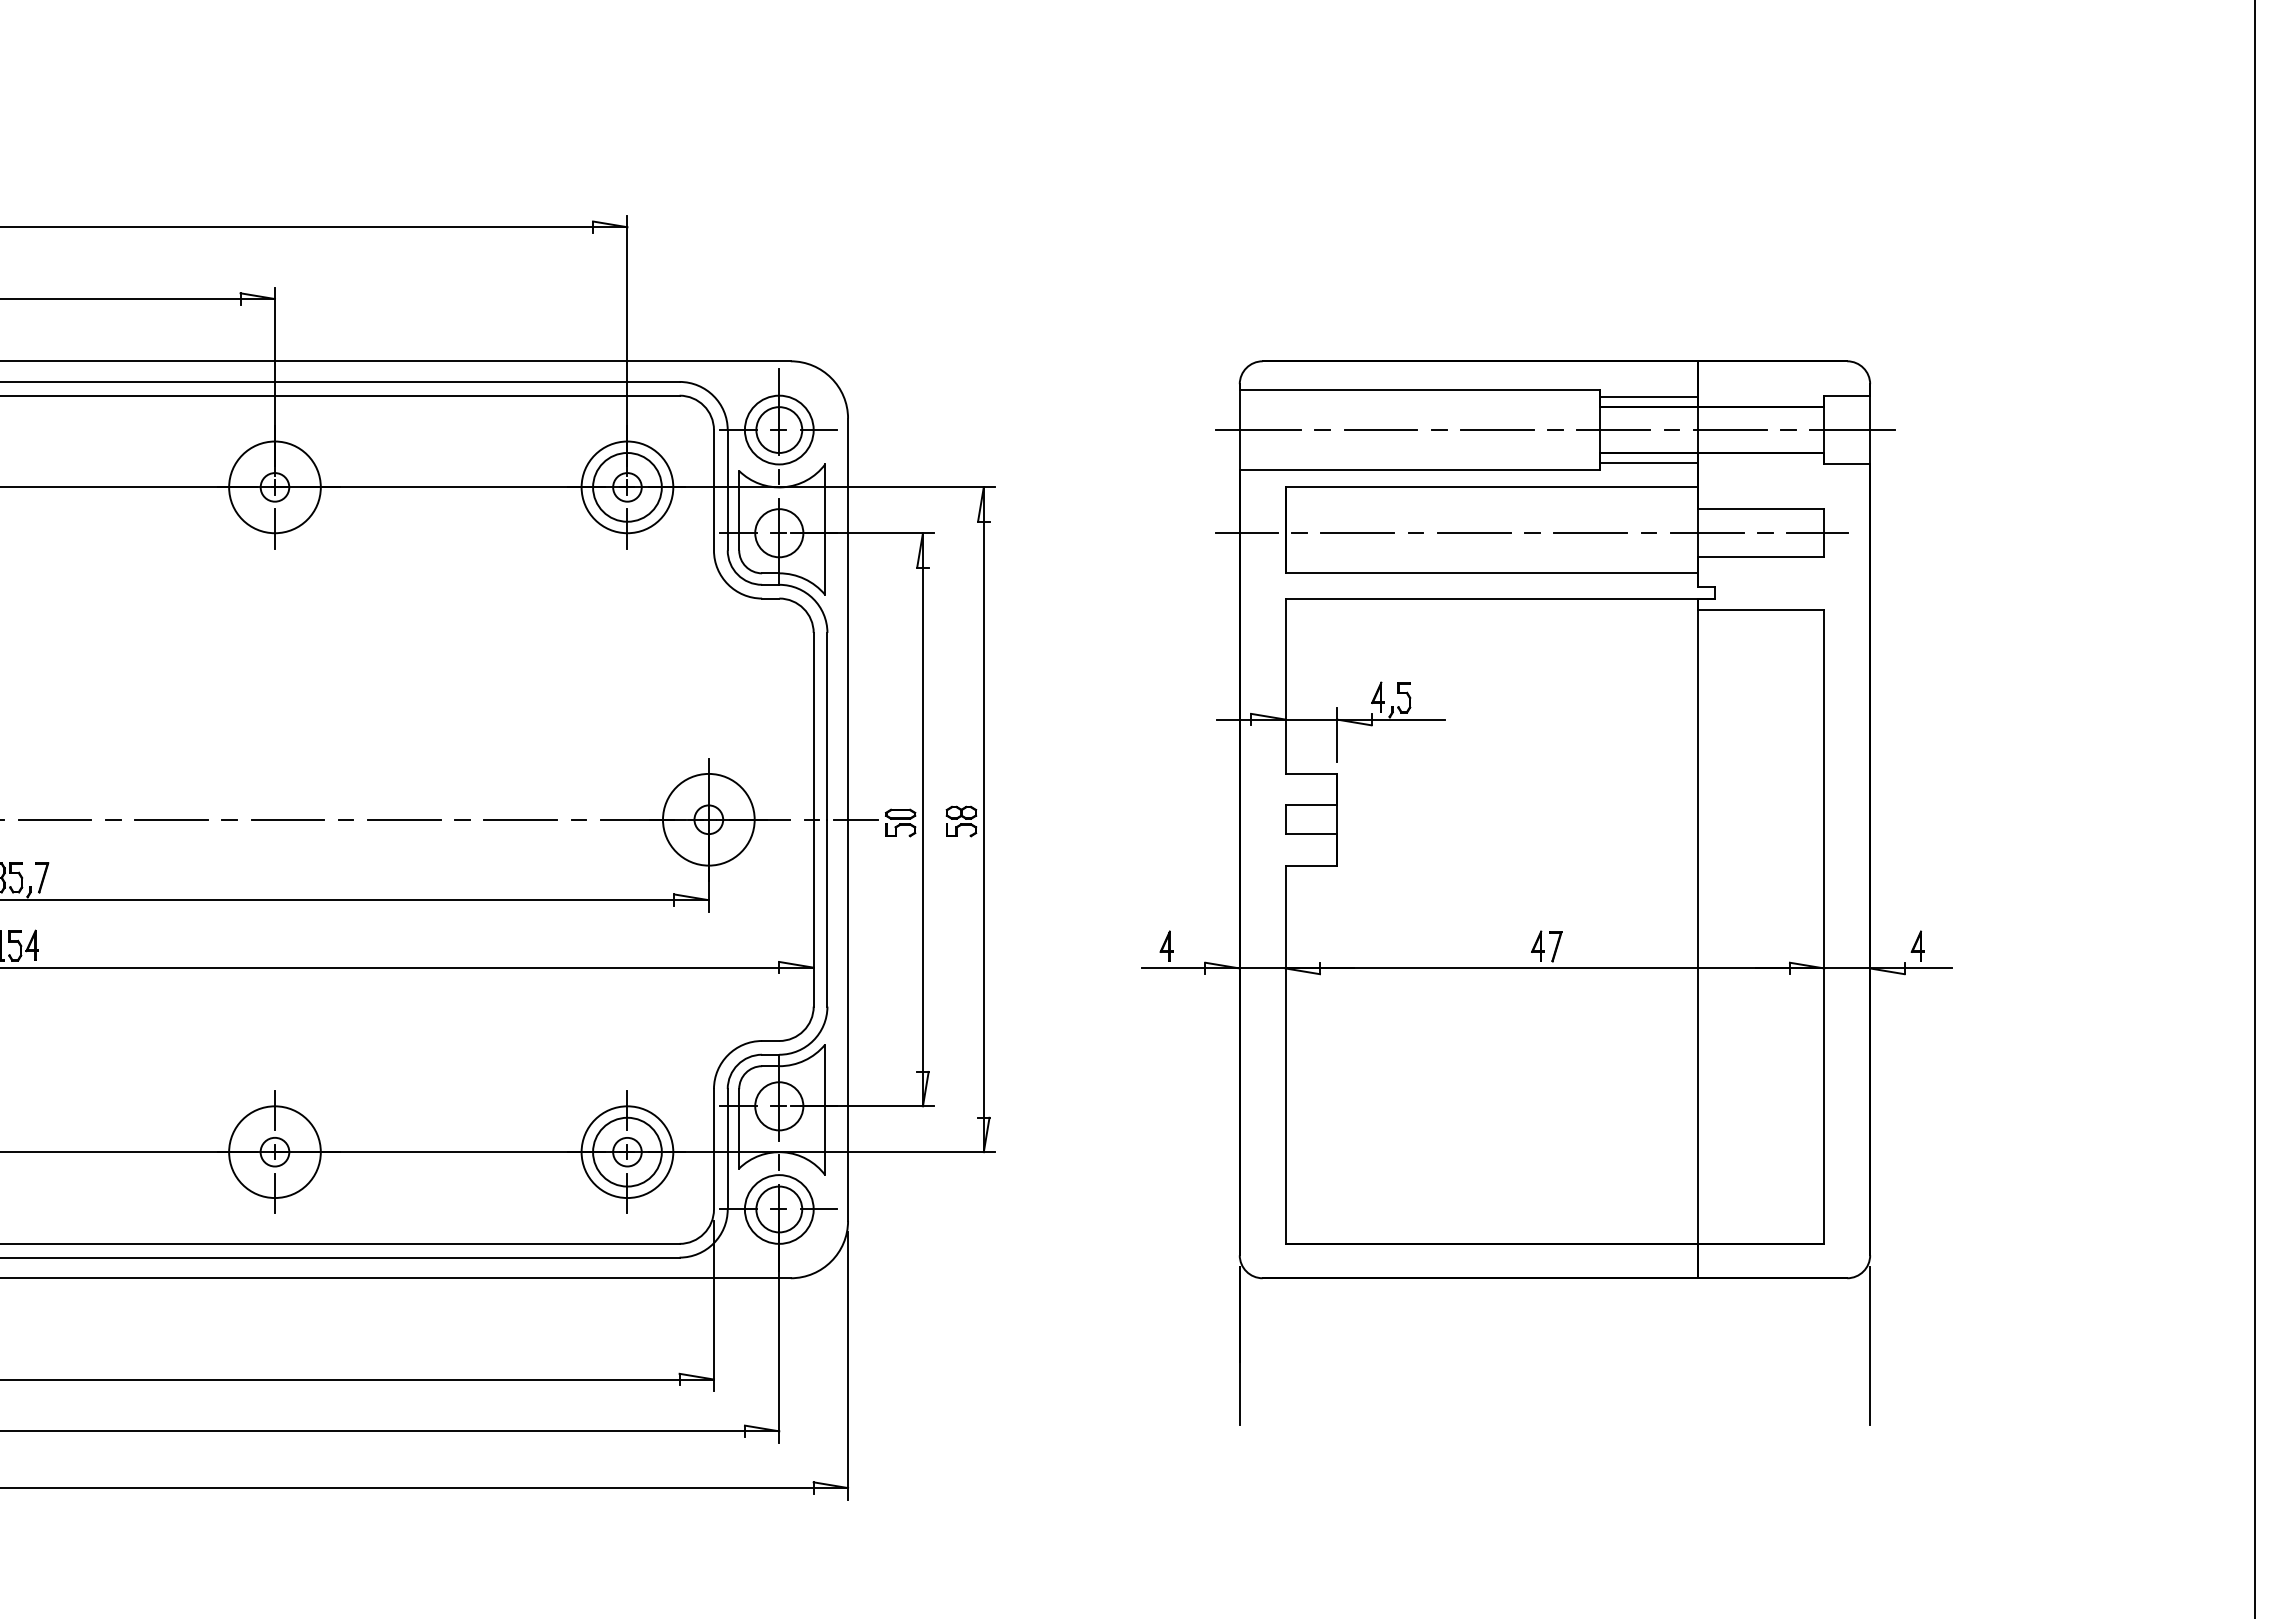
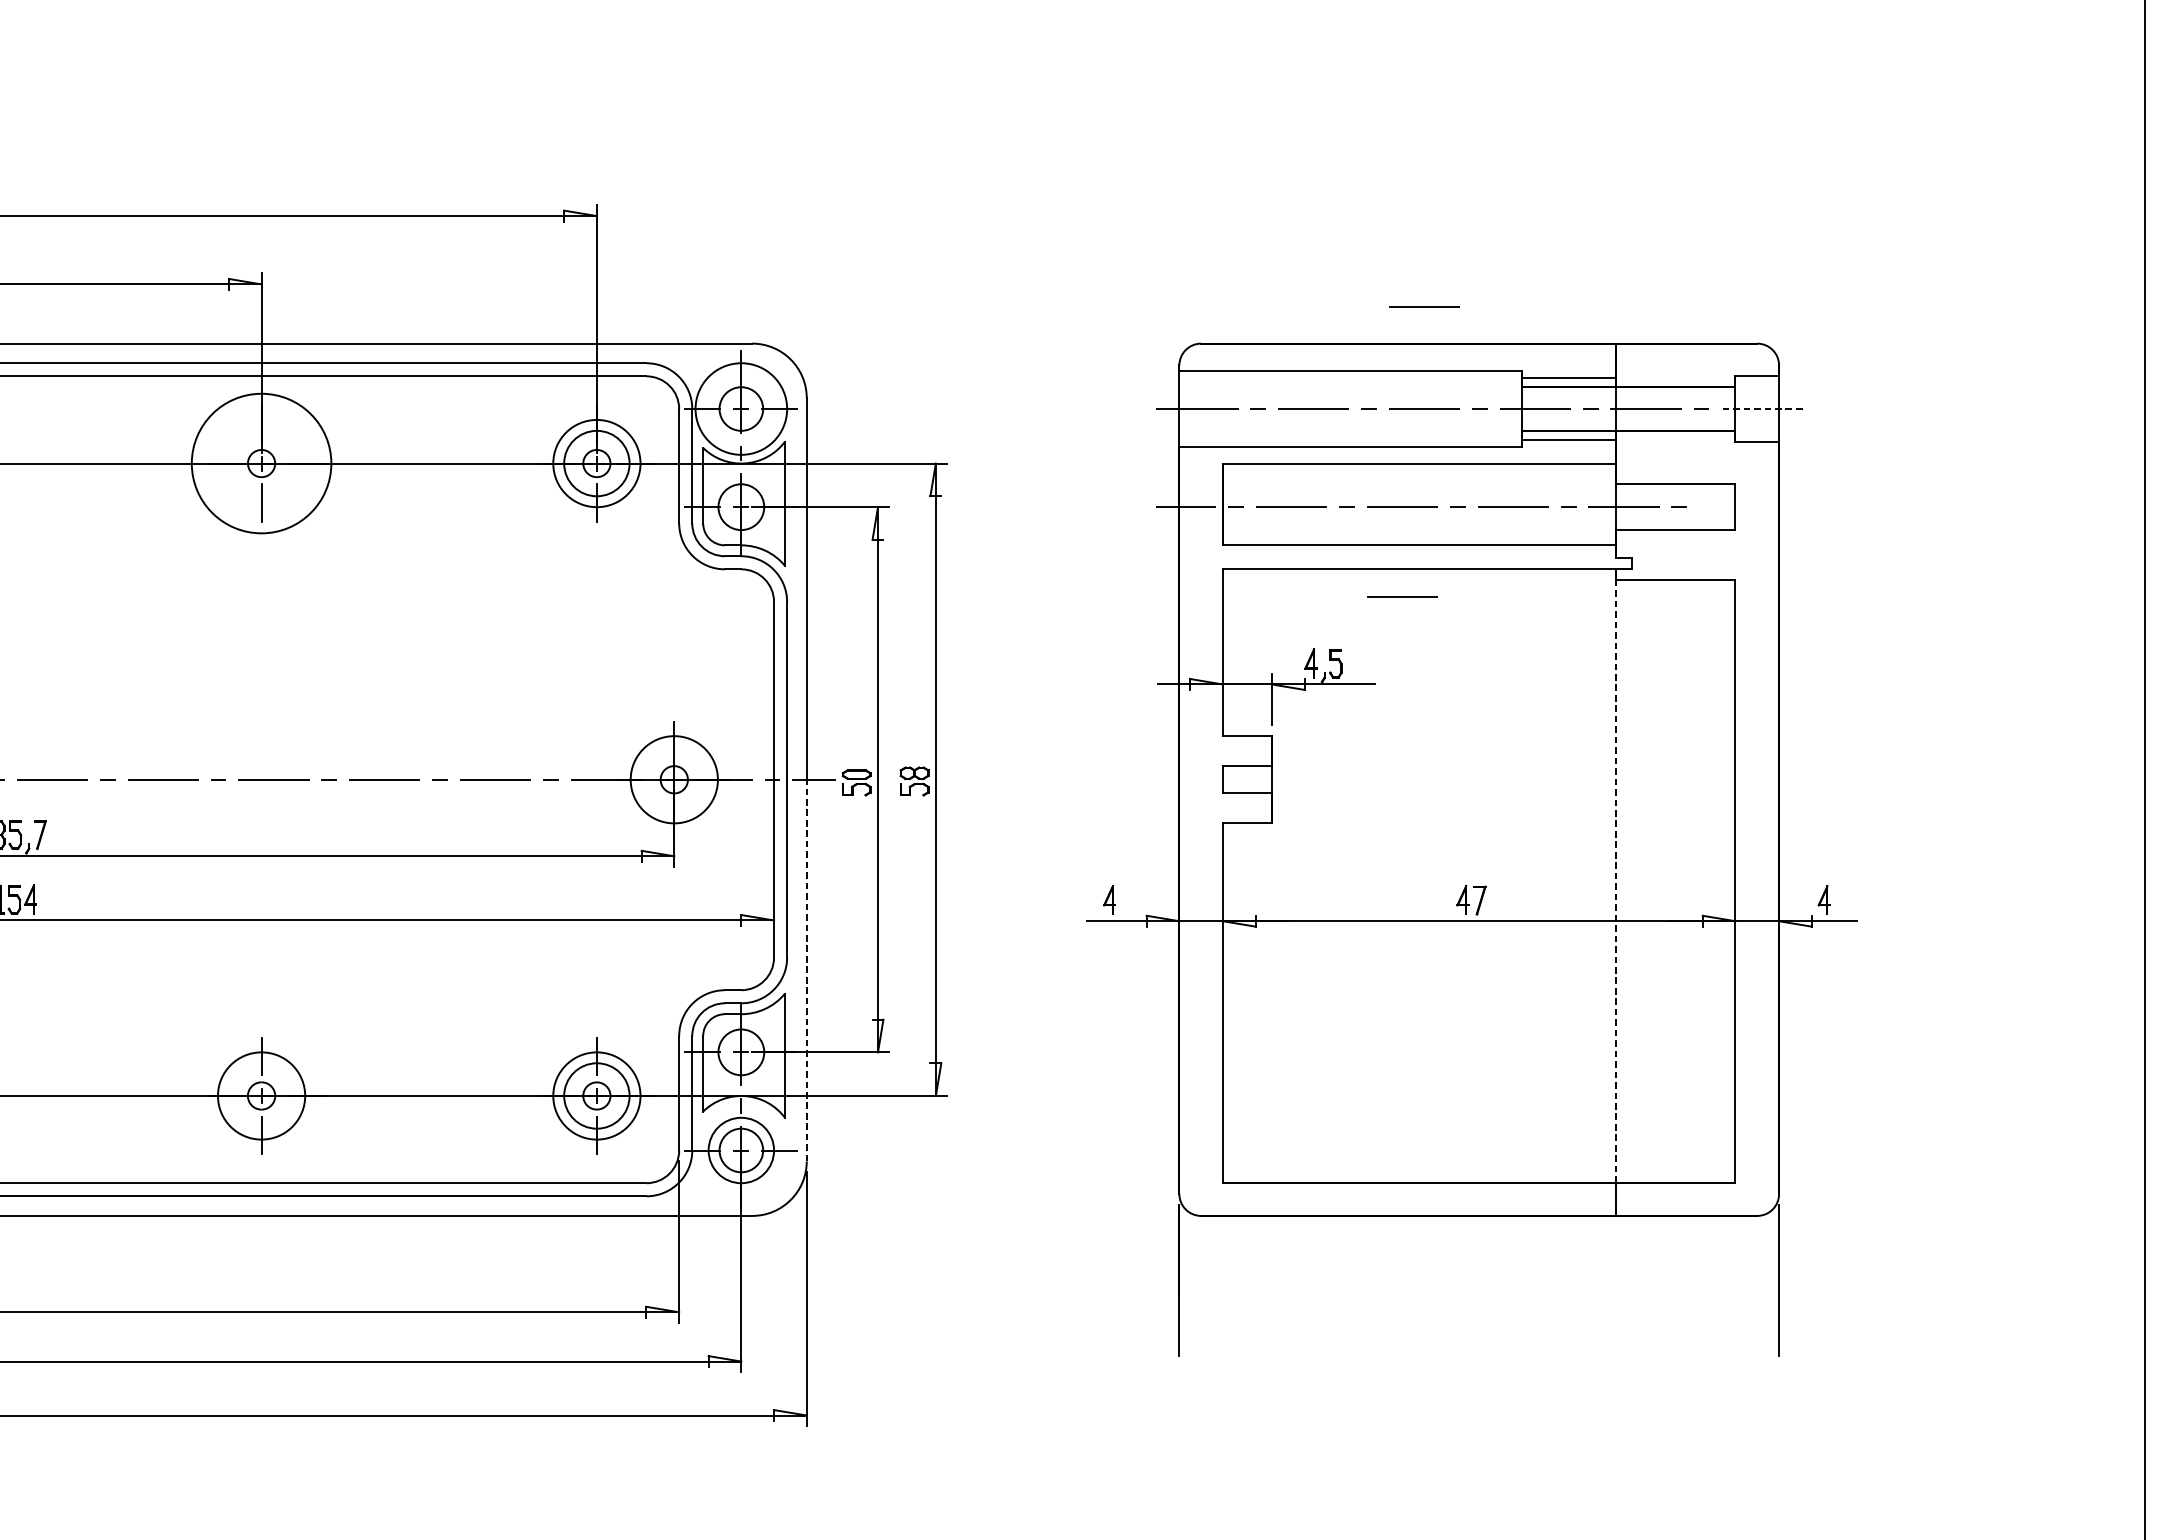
line: (1497, 322) -> (1424, 306), added
circle: (778, 429) -> (740, 408), size x1.4
line: (1852, 430) -> (1762, 409), solid -> dashed
circle: (274, 487) -> (261, 463), size x1.6
line: (1817, 533) -> (1728, 507), removed
line: (1474, 626) -> (1402, 595), added
line: (1698, 938) -> (1615, 892), solid -> dashed
line: (848, 1020) -> (807, 970), solid -> dashed

